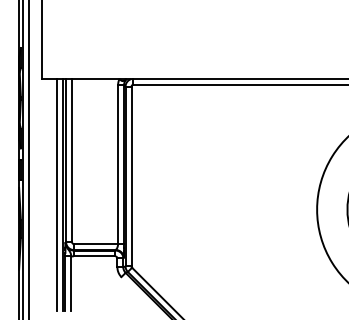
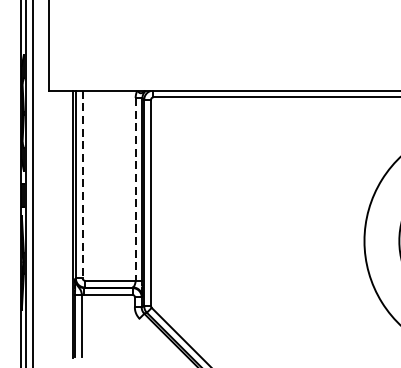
line: (72, 160) -> (83, 184), solid -> dashed
line: (118, 165) -> (136, 190), solid -> dashed
line: (57, 194) -> (65, 223), removed

